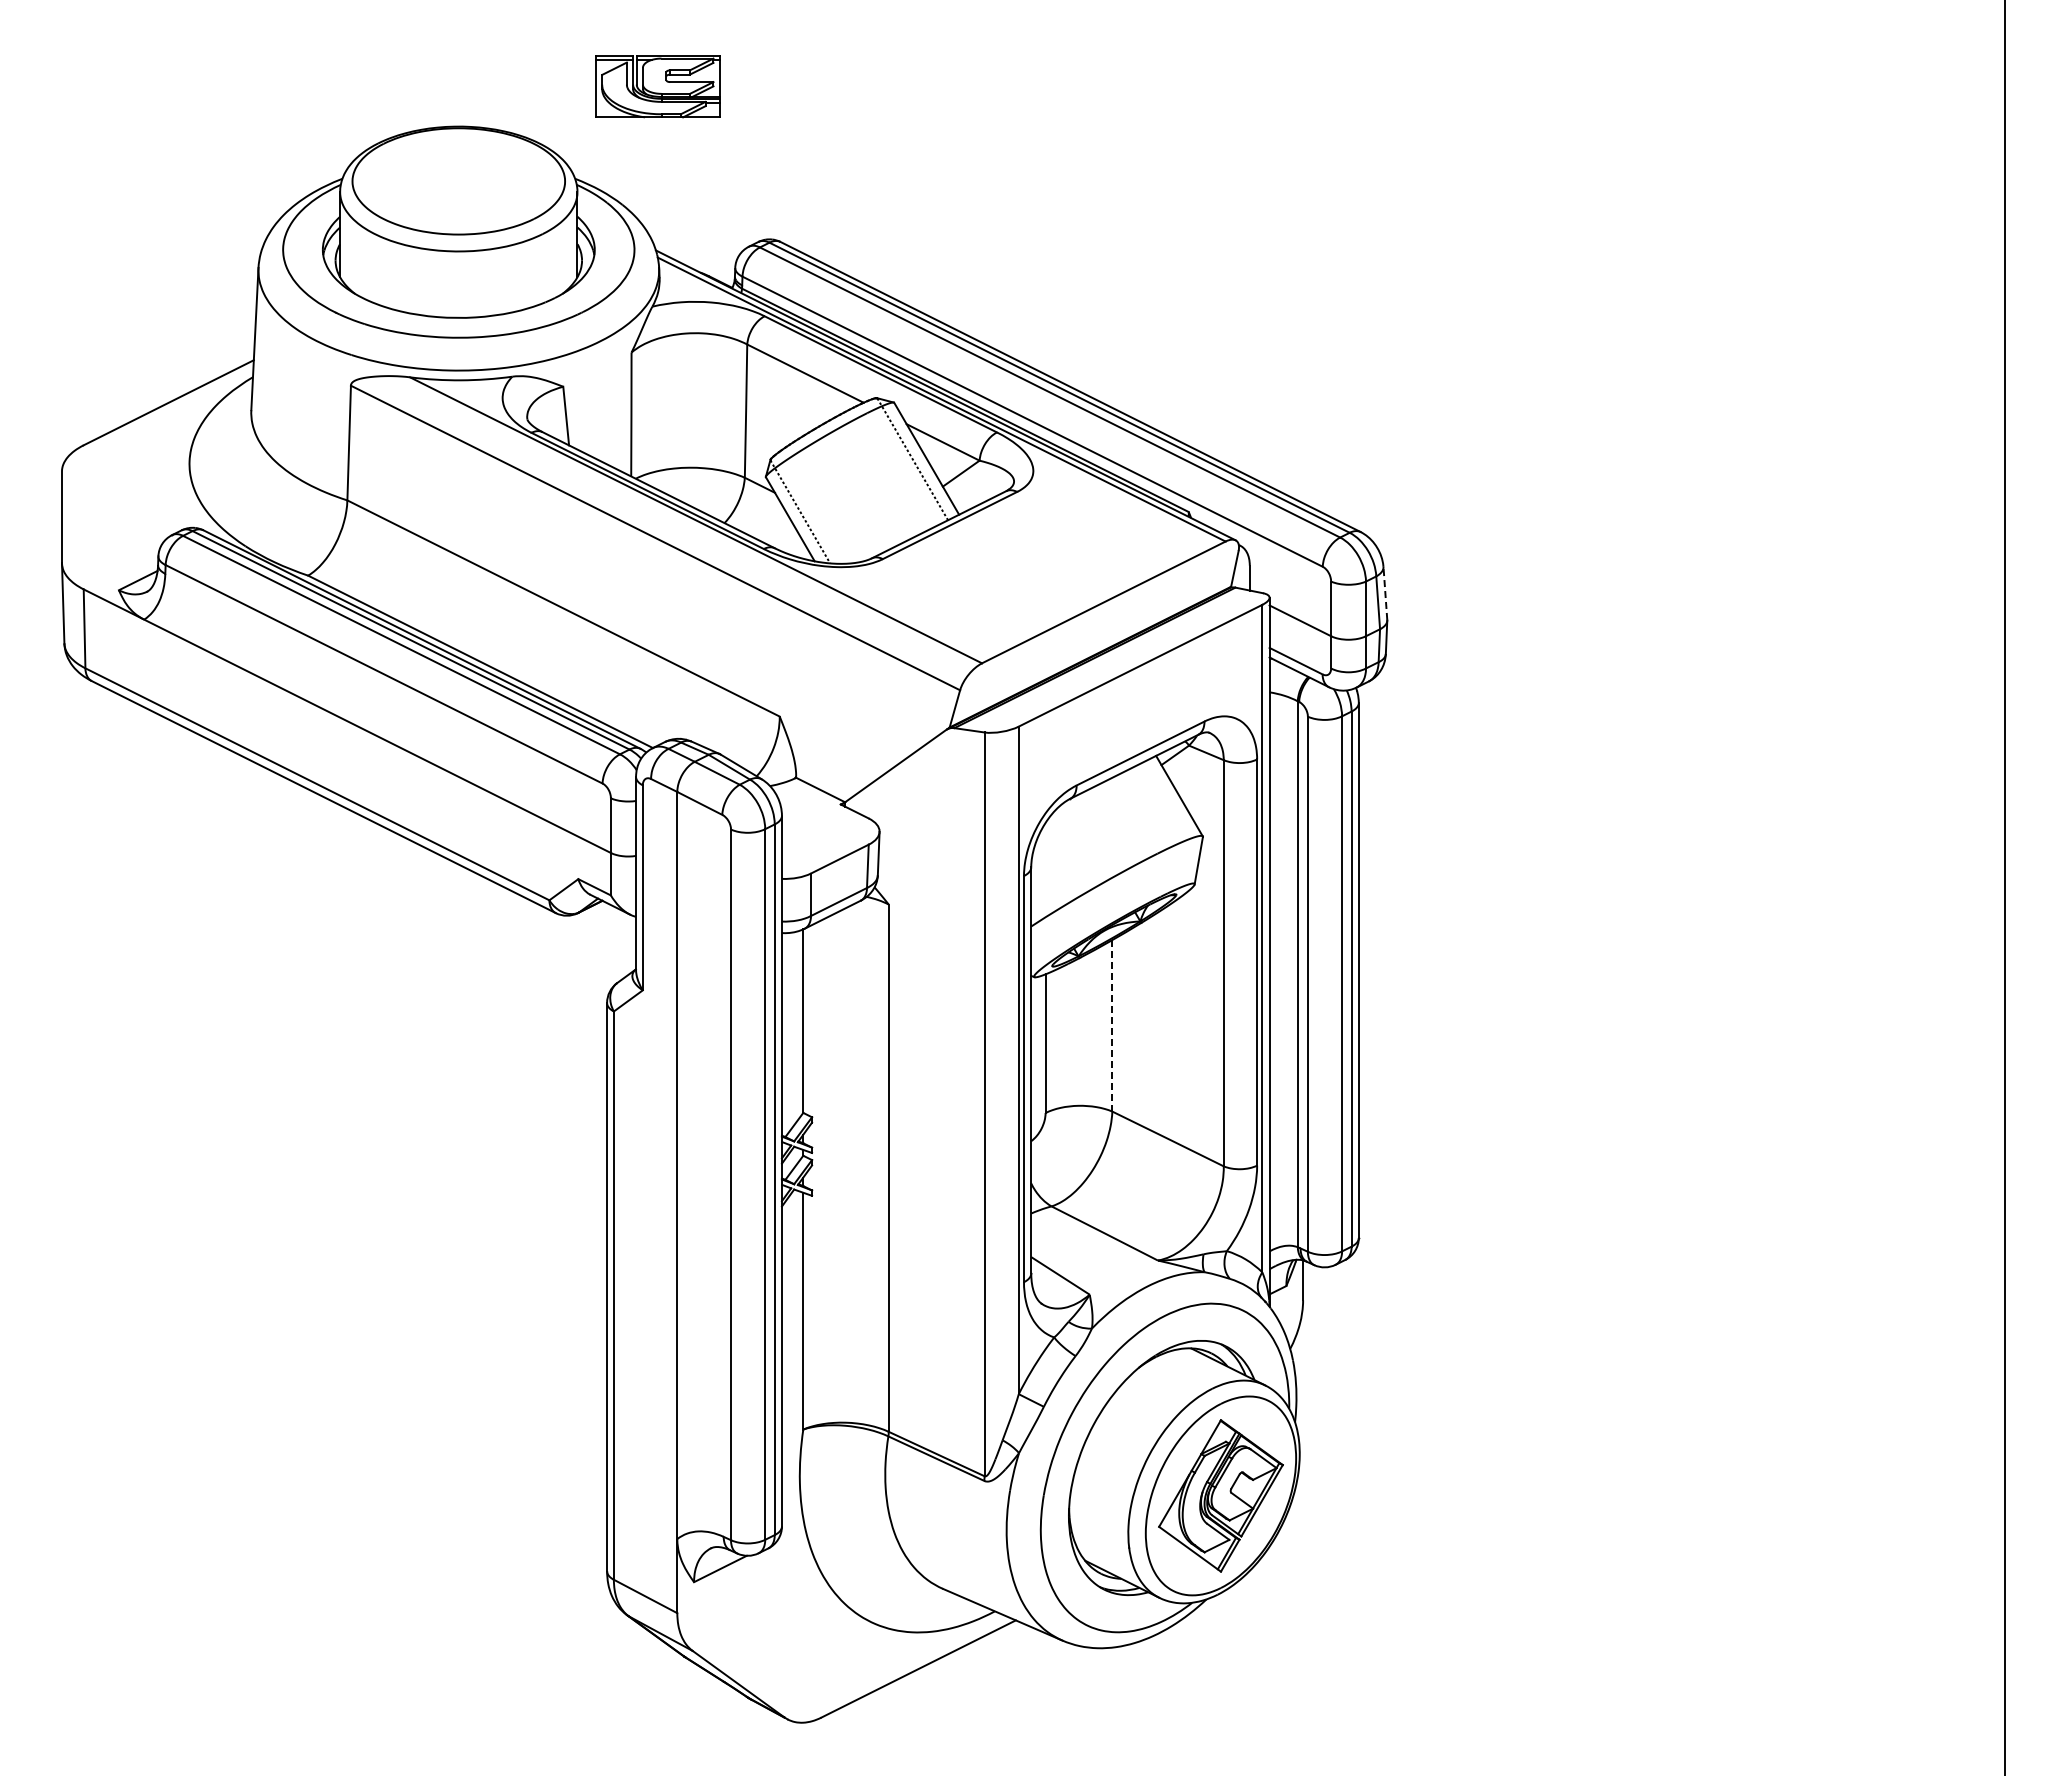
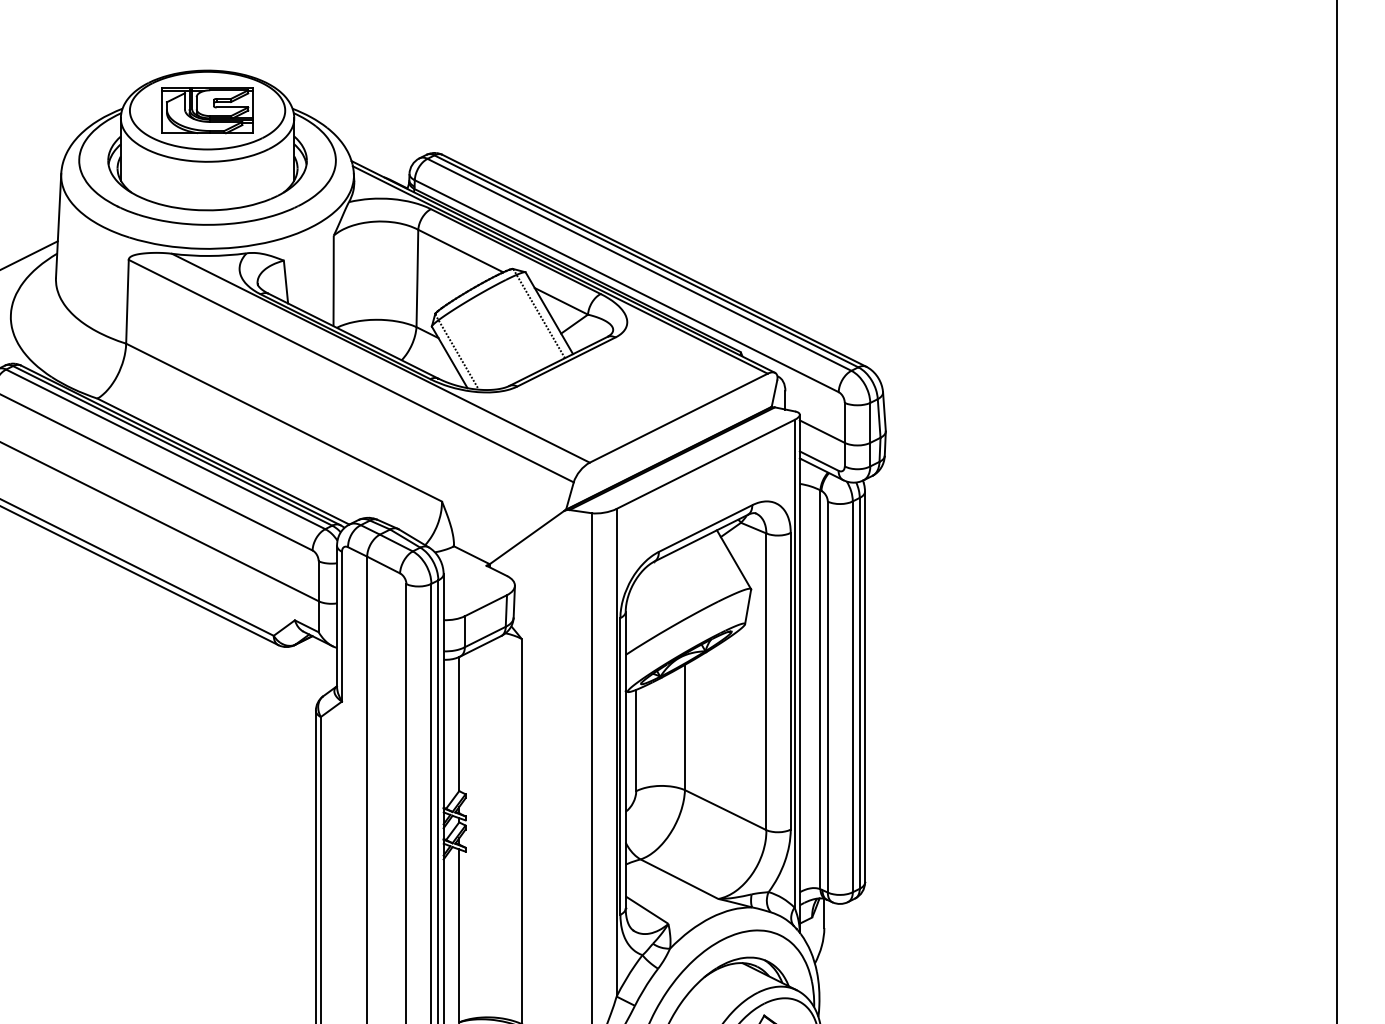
part: (657, 86) -> (207, 110), moved
line: (1385, 593) -> (884, 411), dashed -> solid
line: (1112, 1025) -> (685, 727), dashed -> solid

